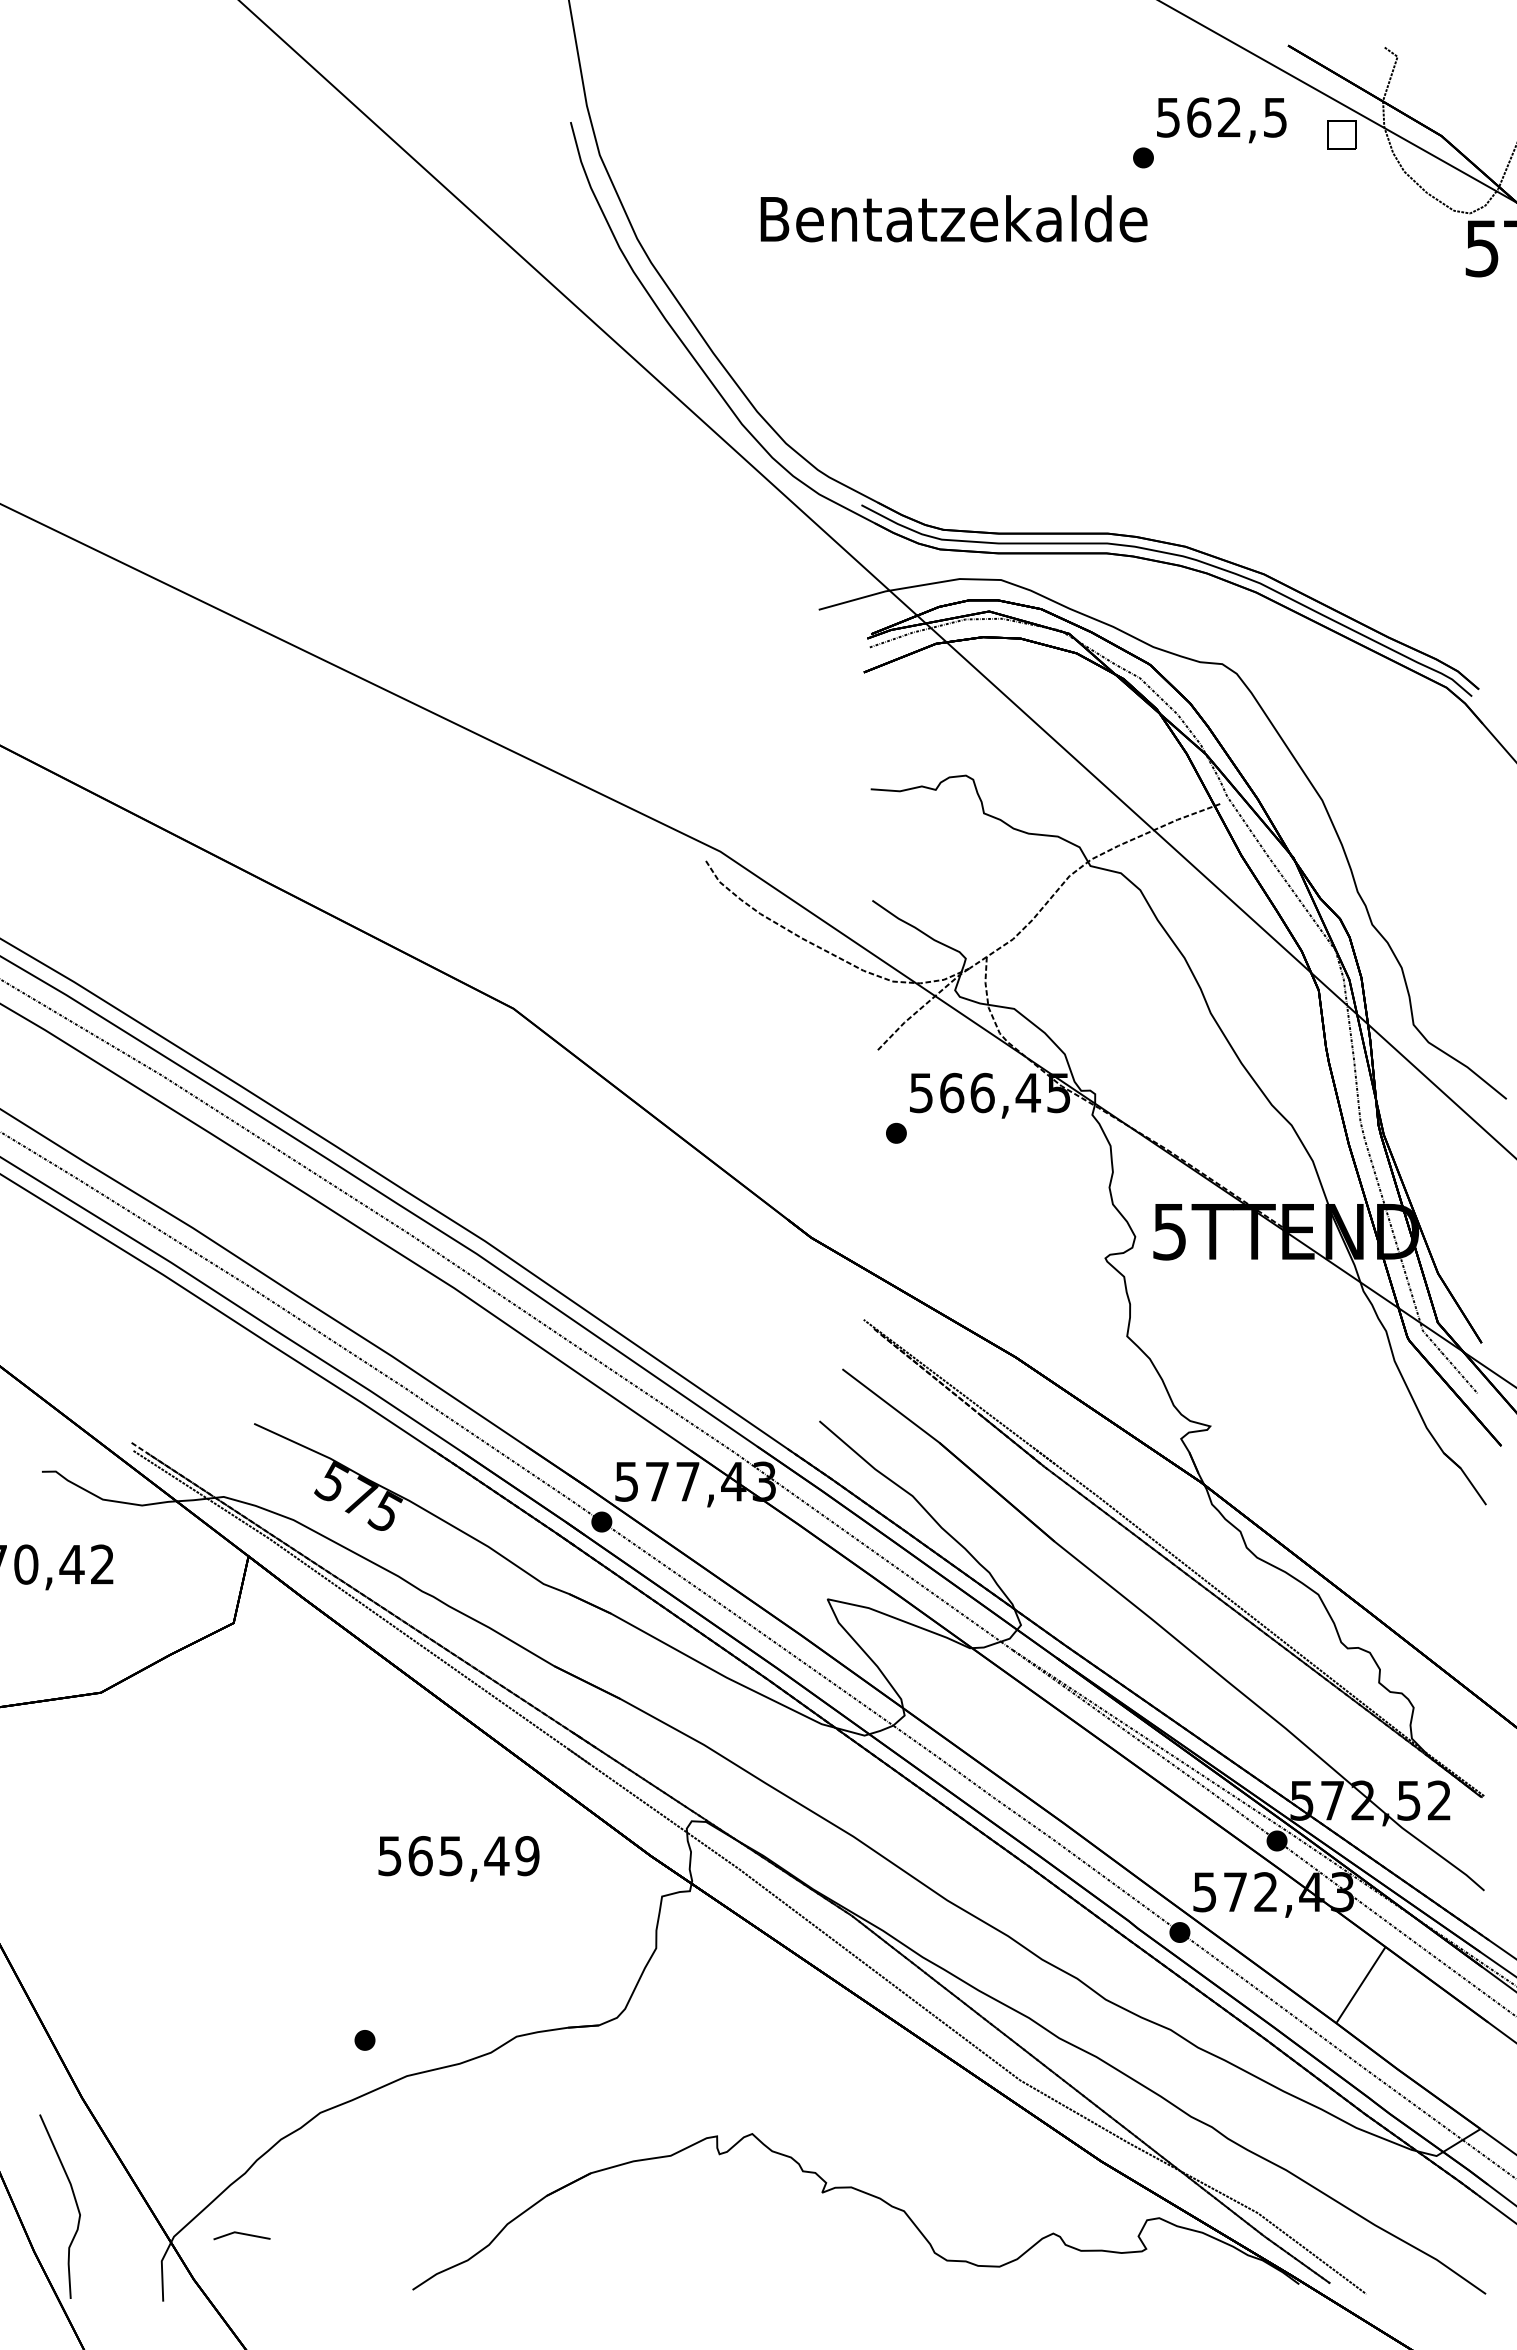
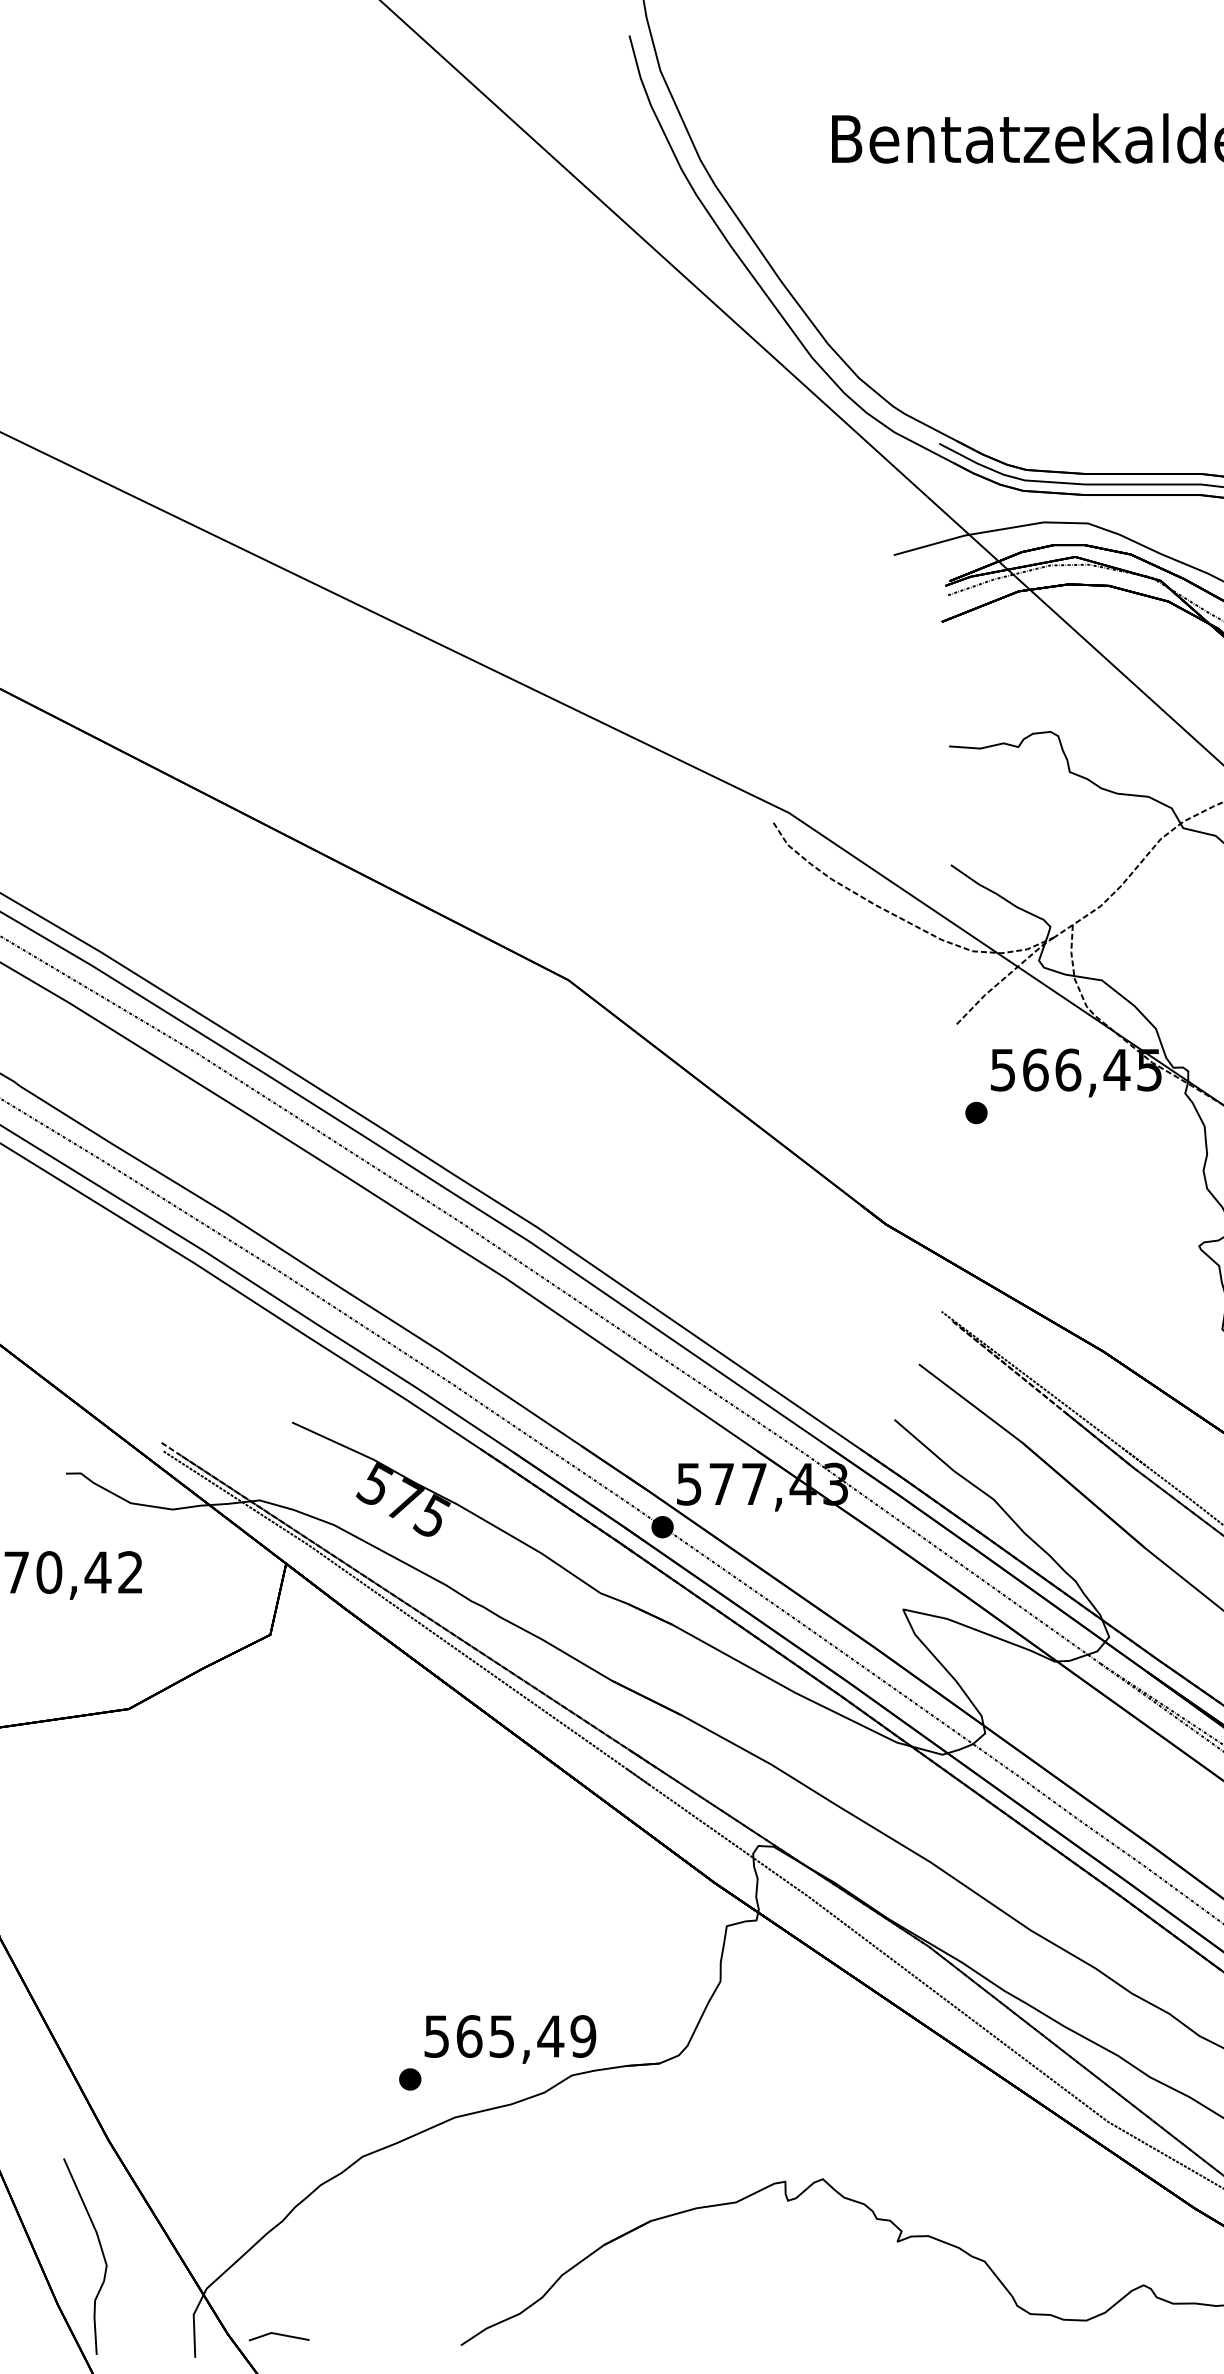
text: (458, 1858) -> (509, 2039), moved
line: (241, 2234) -> (278, 2335), moved

